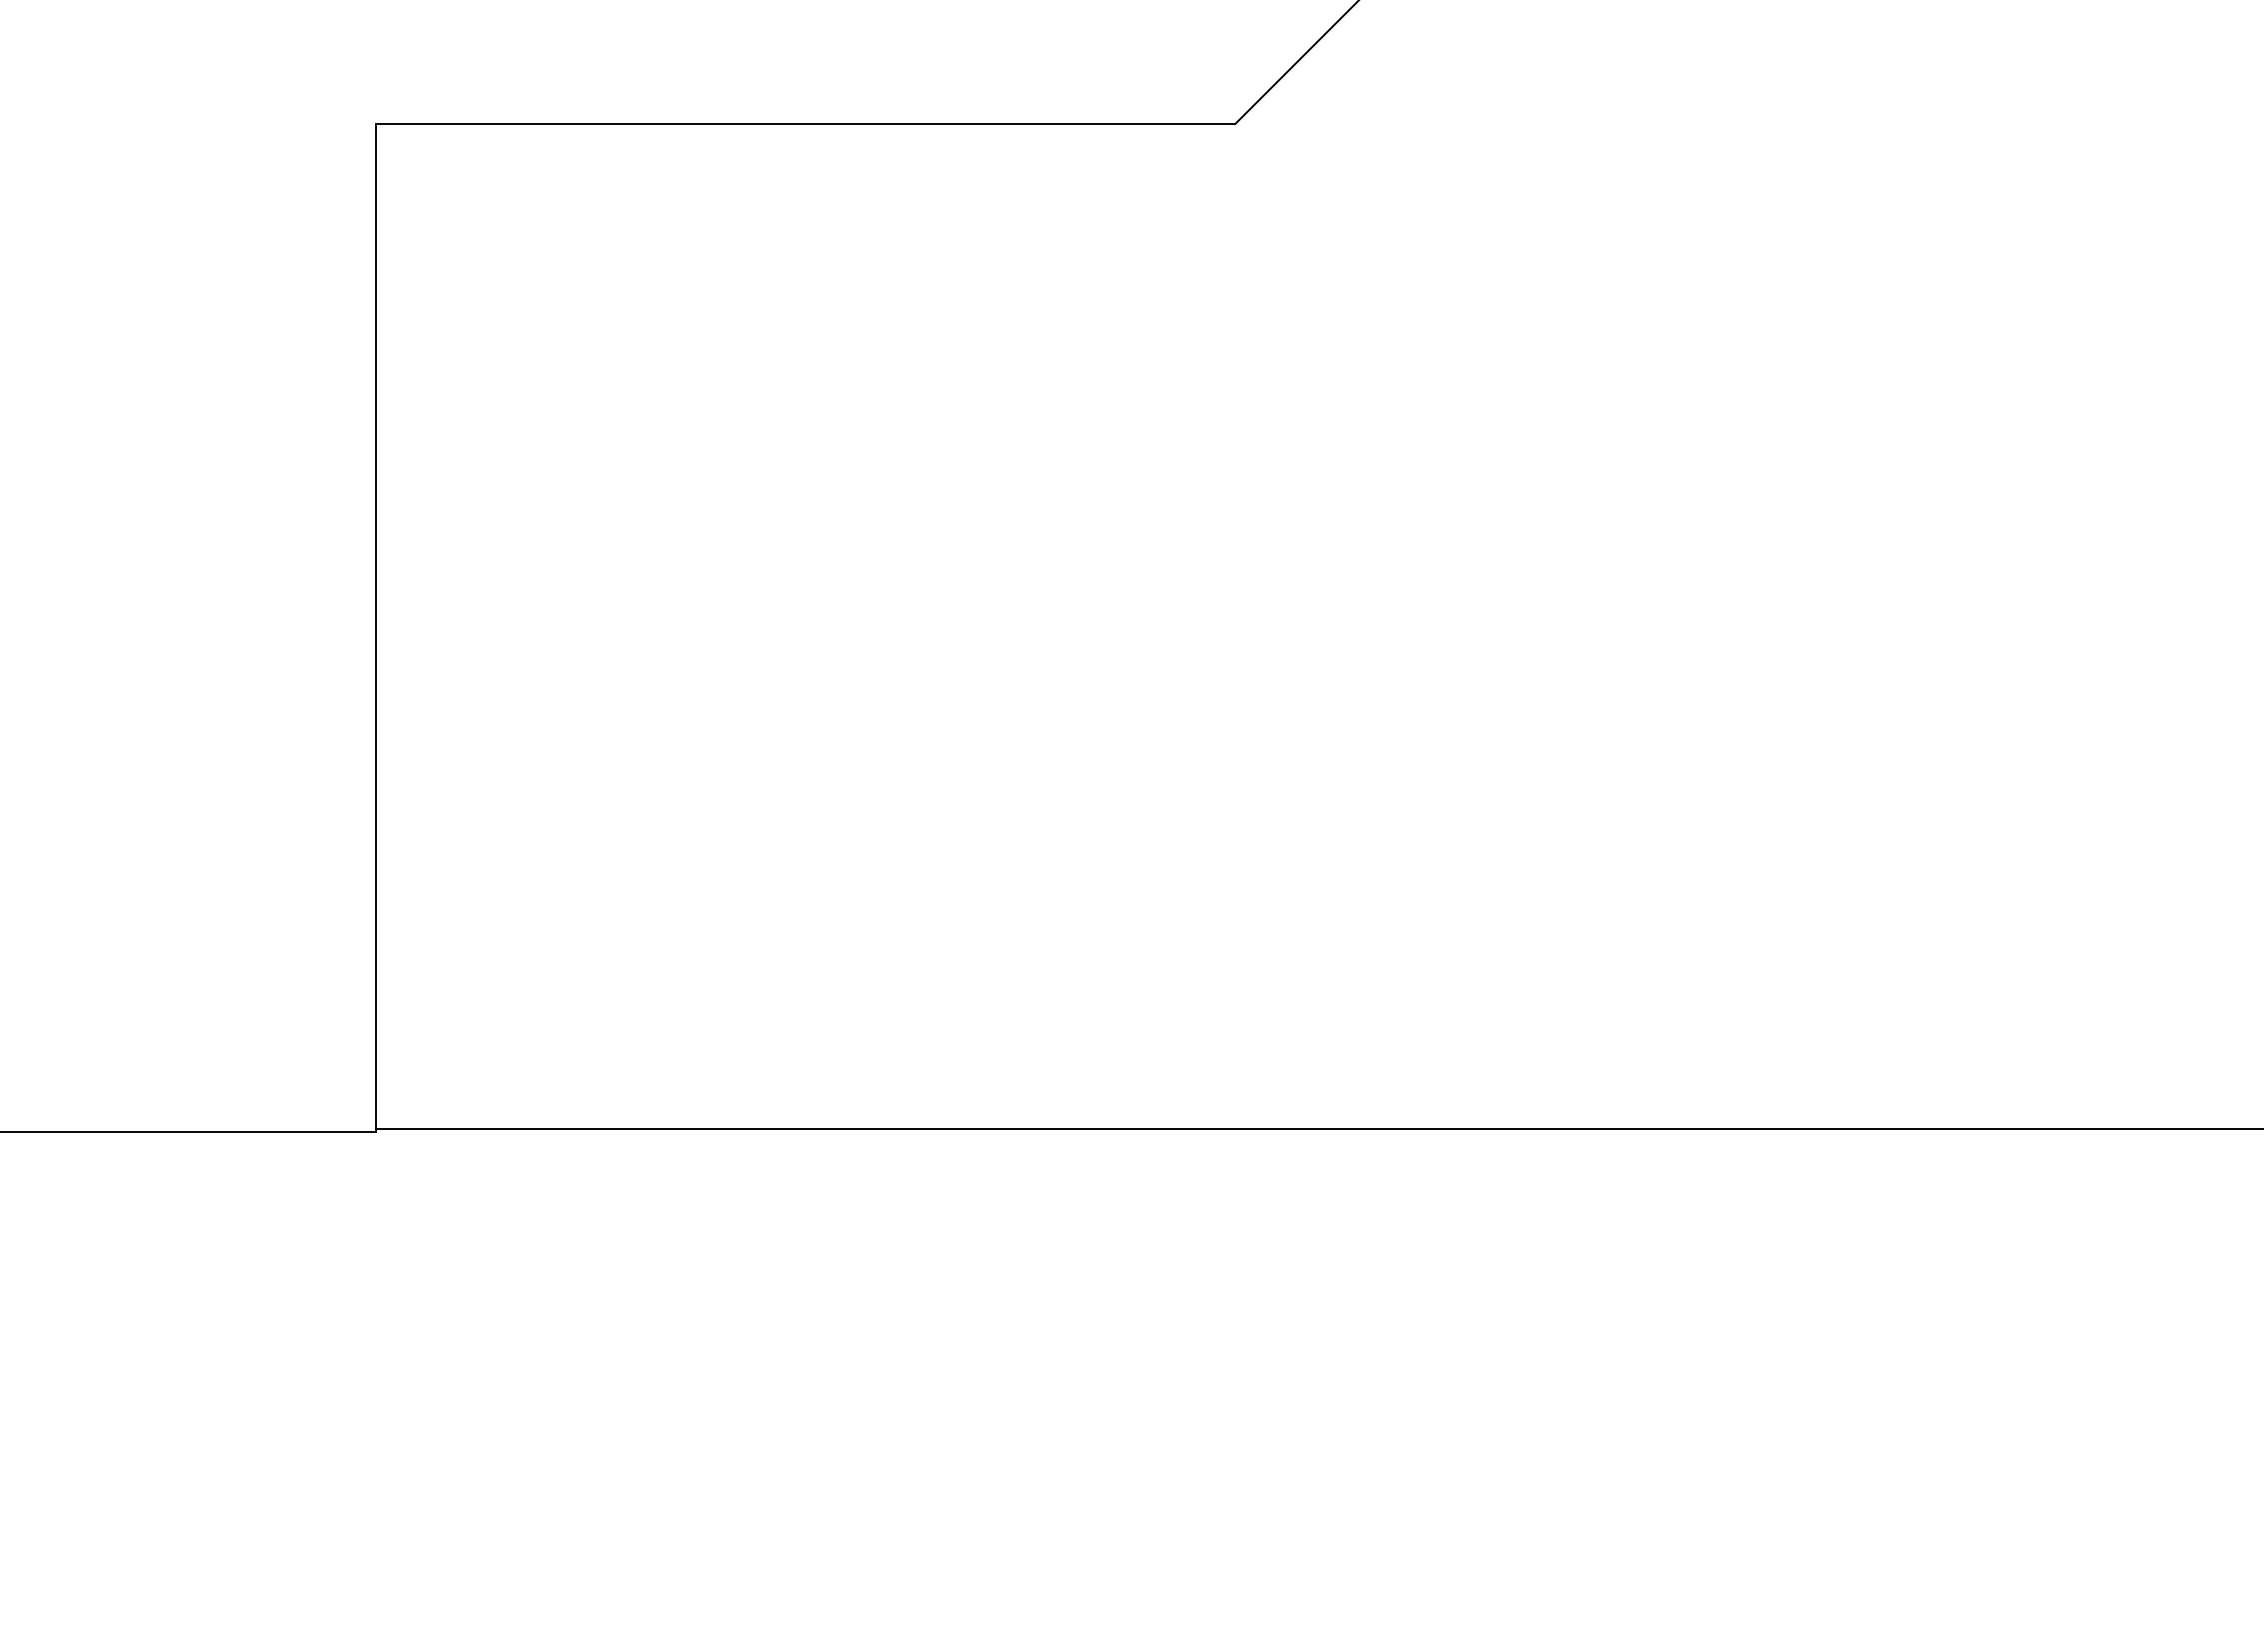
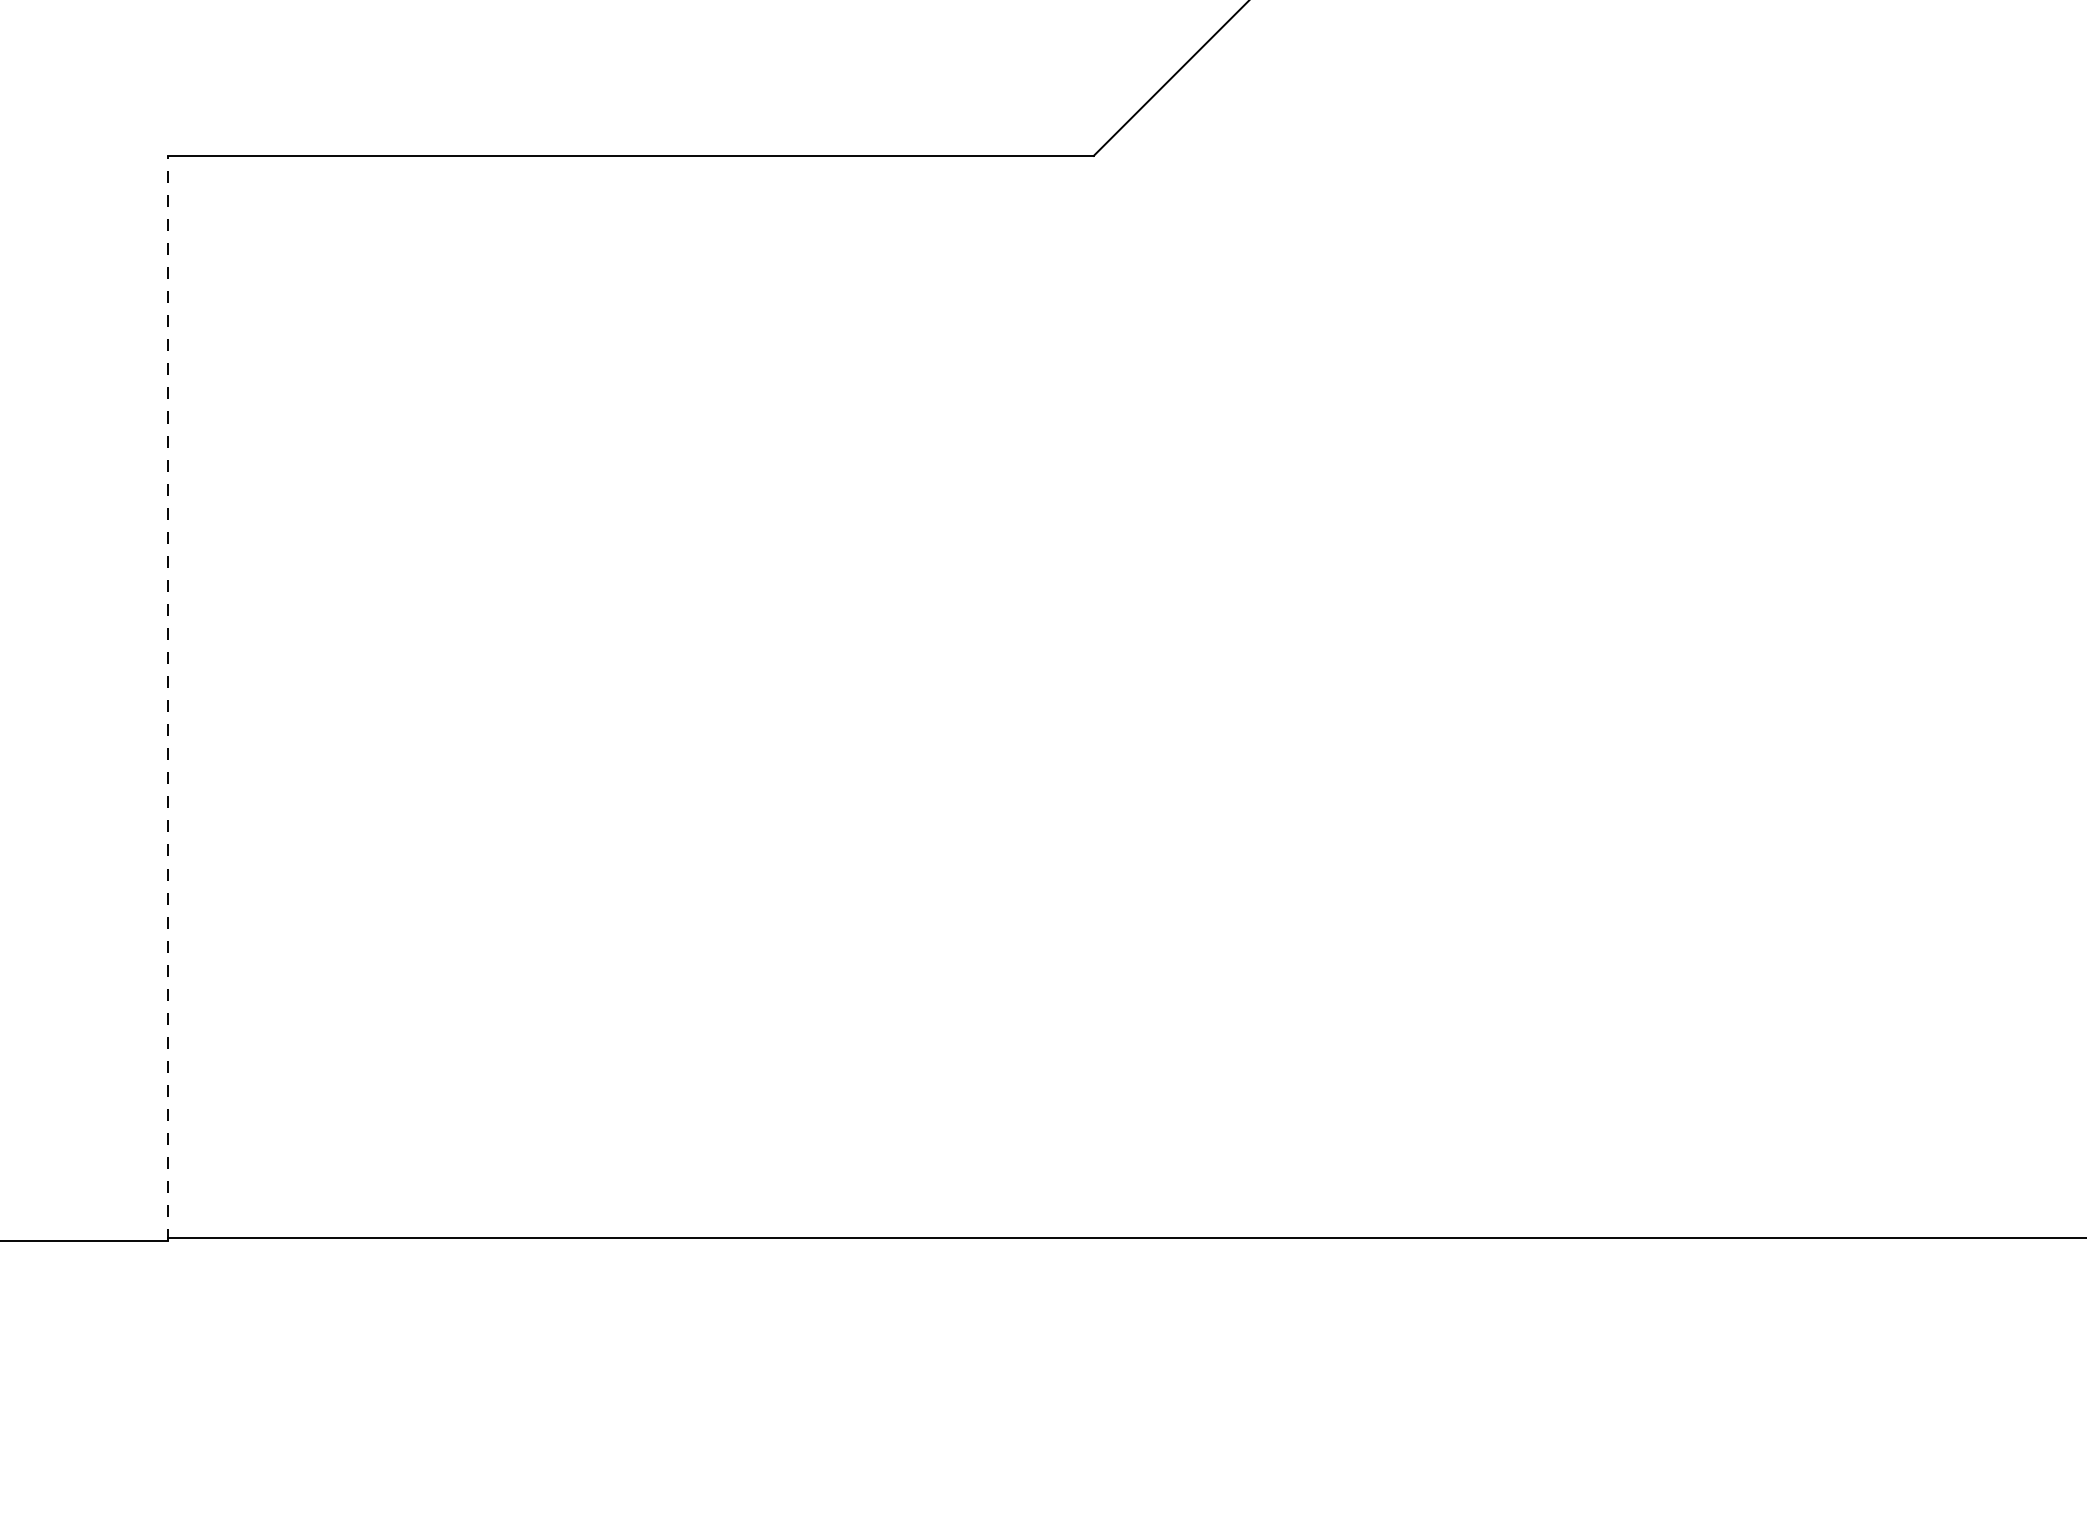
line: (375, 627) -> (167, 698), solid -> dashed

